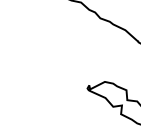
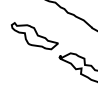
part: (48, 55) -> (34, 36), added

